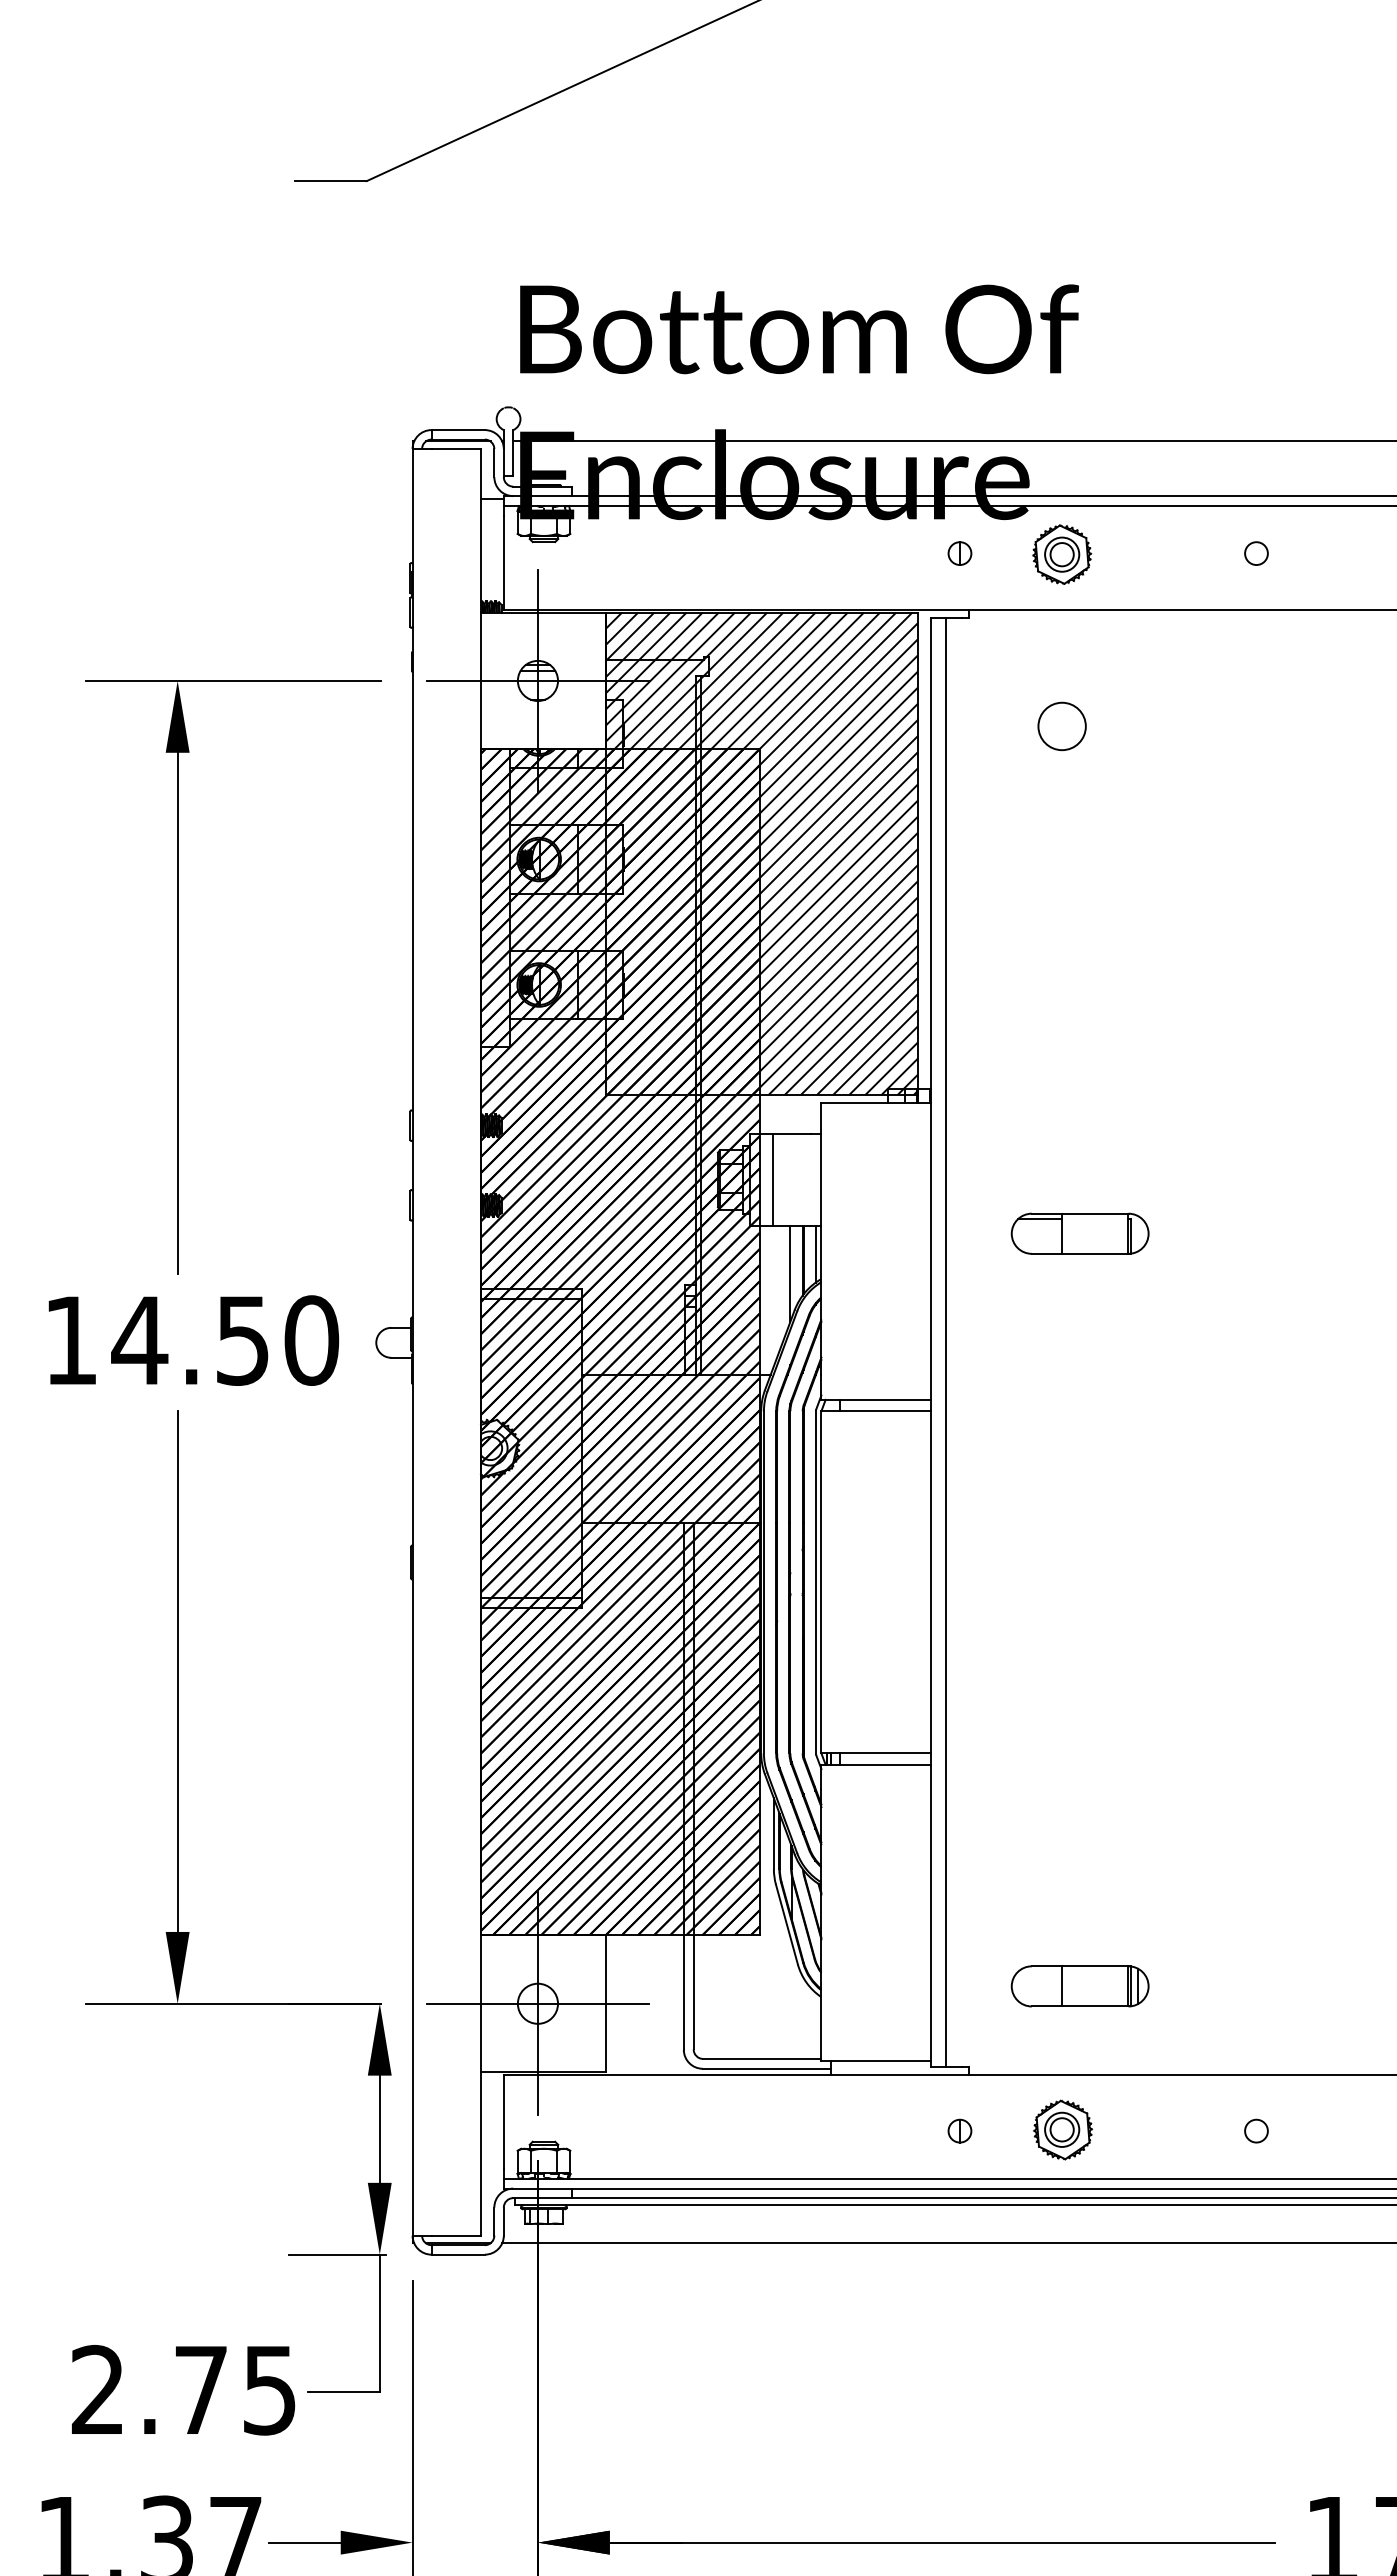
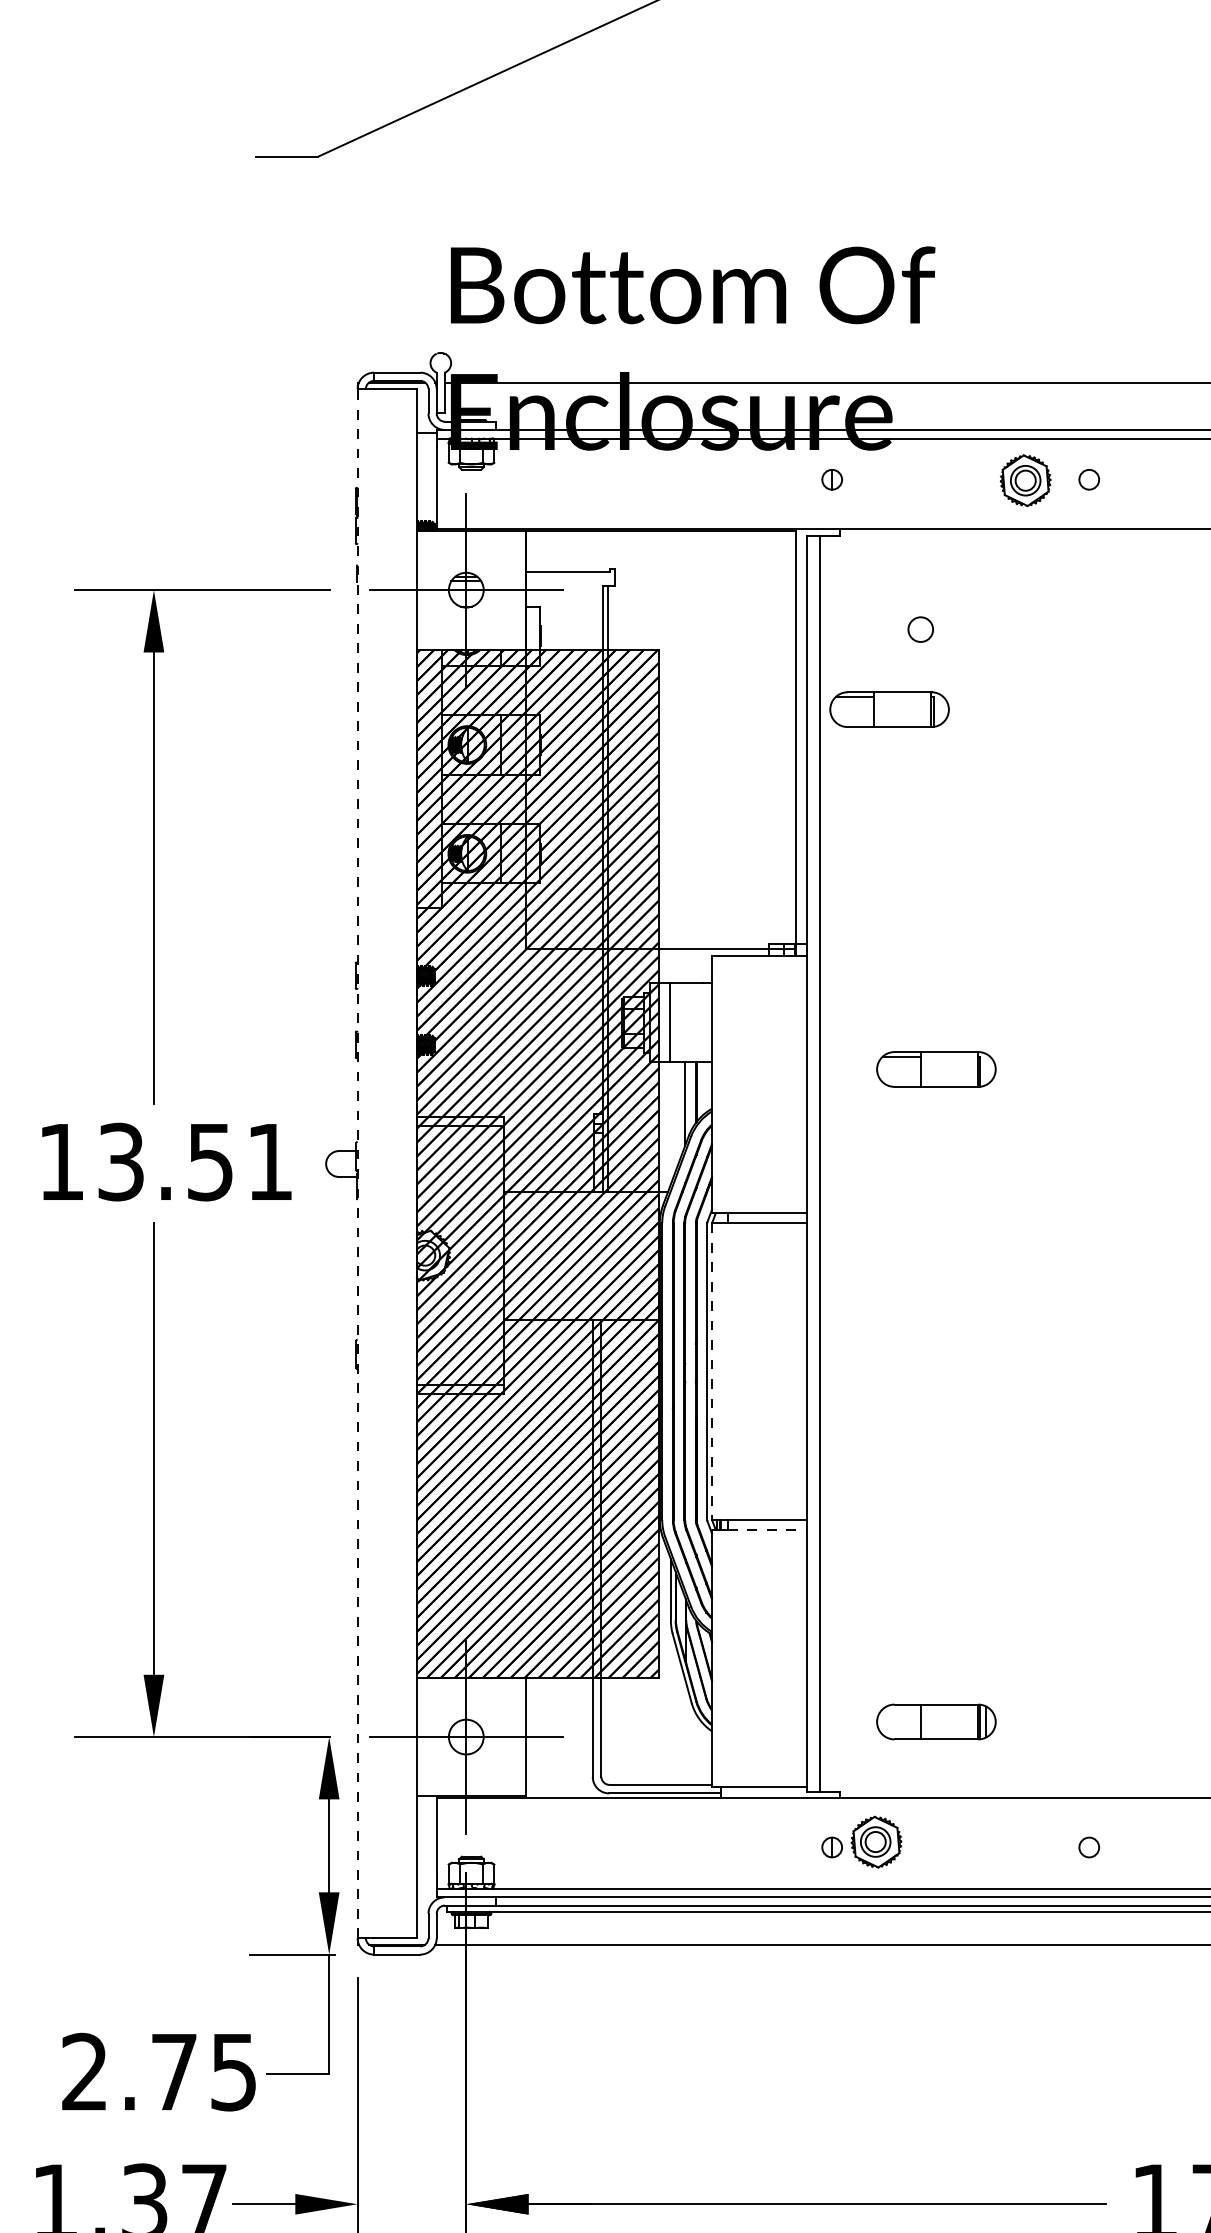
part: (1062, 554) -> (1025, 480), moved
circle: (1061, 726) -> (920, 629), size x0.6
part: (1025, 818) -> (889, 709), added
hatch: (761, 853) -> (660, 739), removed
line: (815, 1253) -> (706, 1086), removed
text: (225, 1340) -> (195, 1162), 14.50 -> 13.51
line: (412, 1341) -> (357, 1162), solid -> dashed
line: (821, 1582) -> (712, 1371), solid -> dashed
line: (885, 1764) -> (767, 1529), solid -> dashed
part: (1063, 2129) -> (876, 1841), moved

